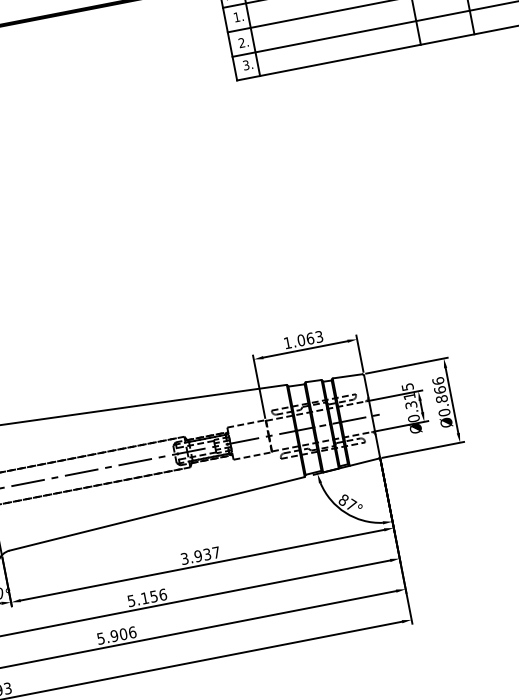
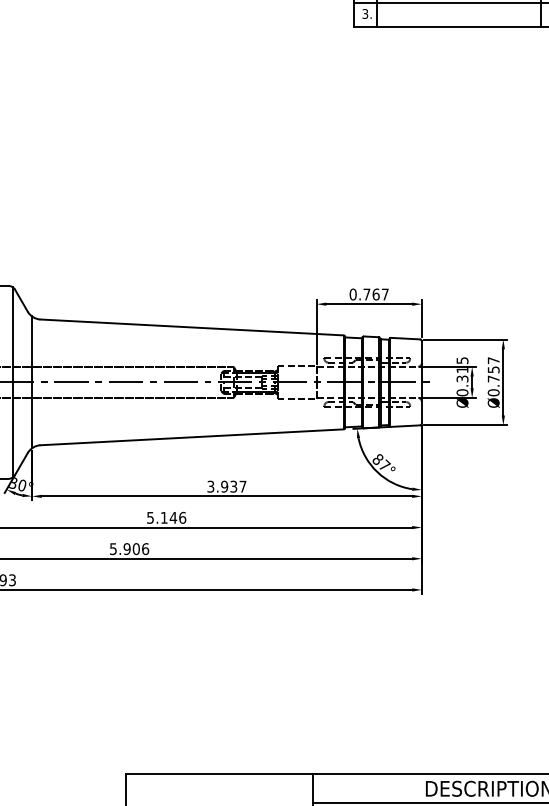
text: (302, 340) -> (368, 294), 1.063 -> 0.767
text: (439, 389) -> (493, 369), Ø0.866 -> Ø0.757
text: (153, 596) -> (173, 517), 5.156 -> 5.146

